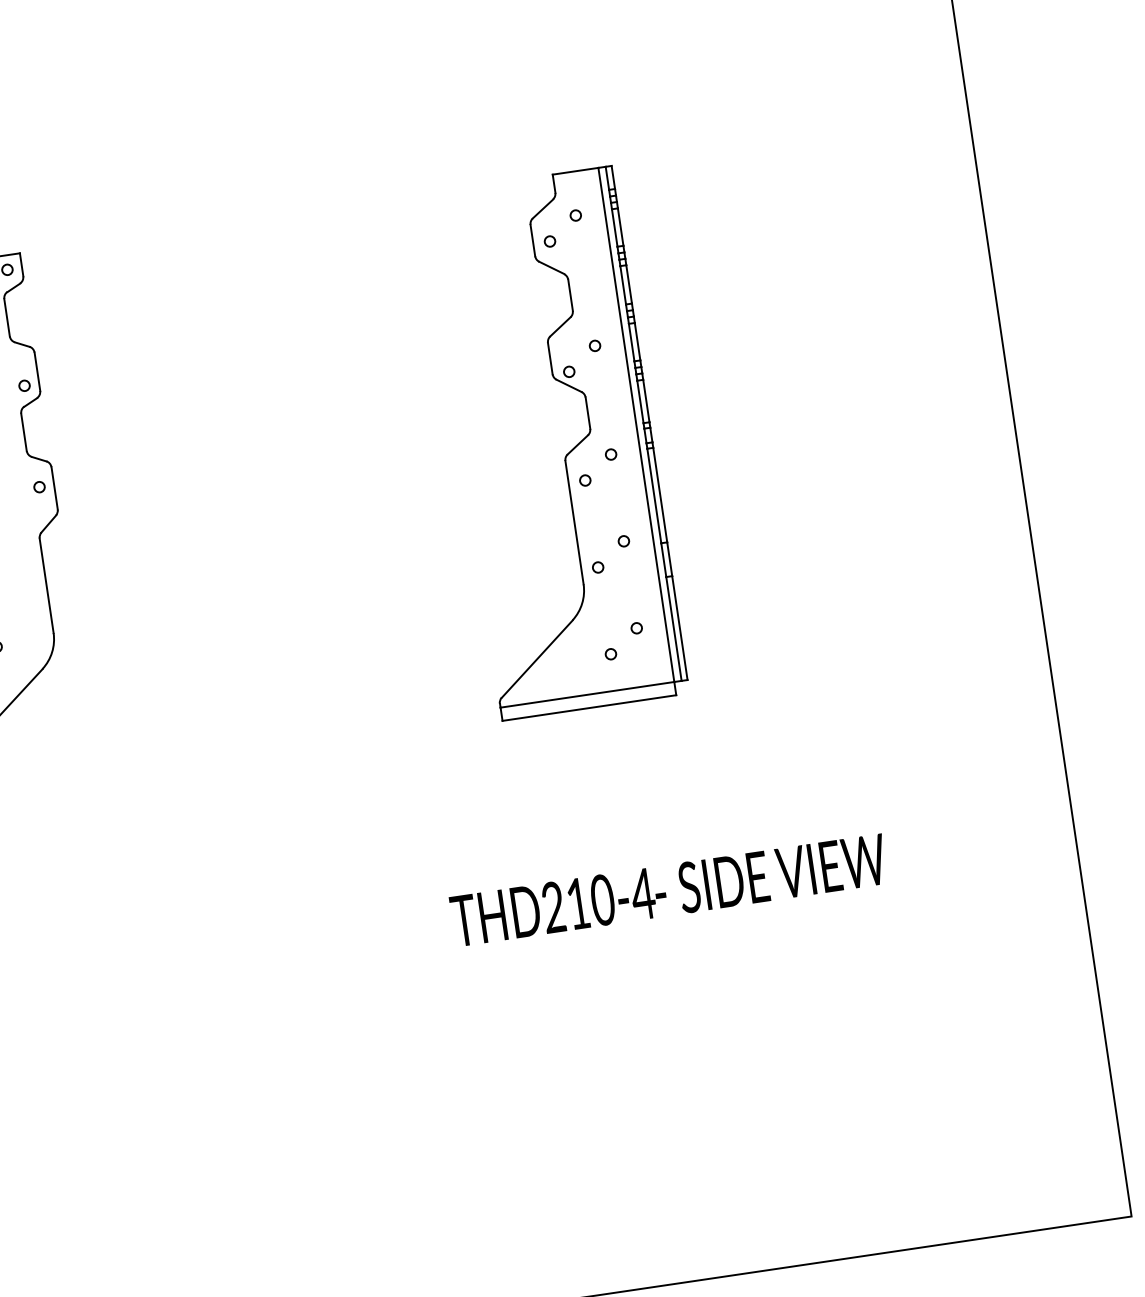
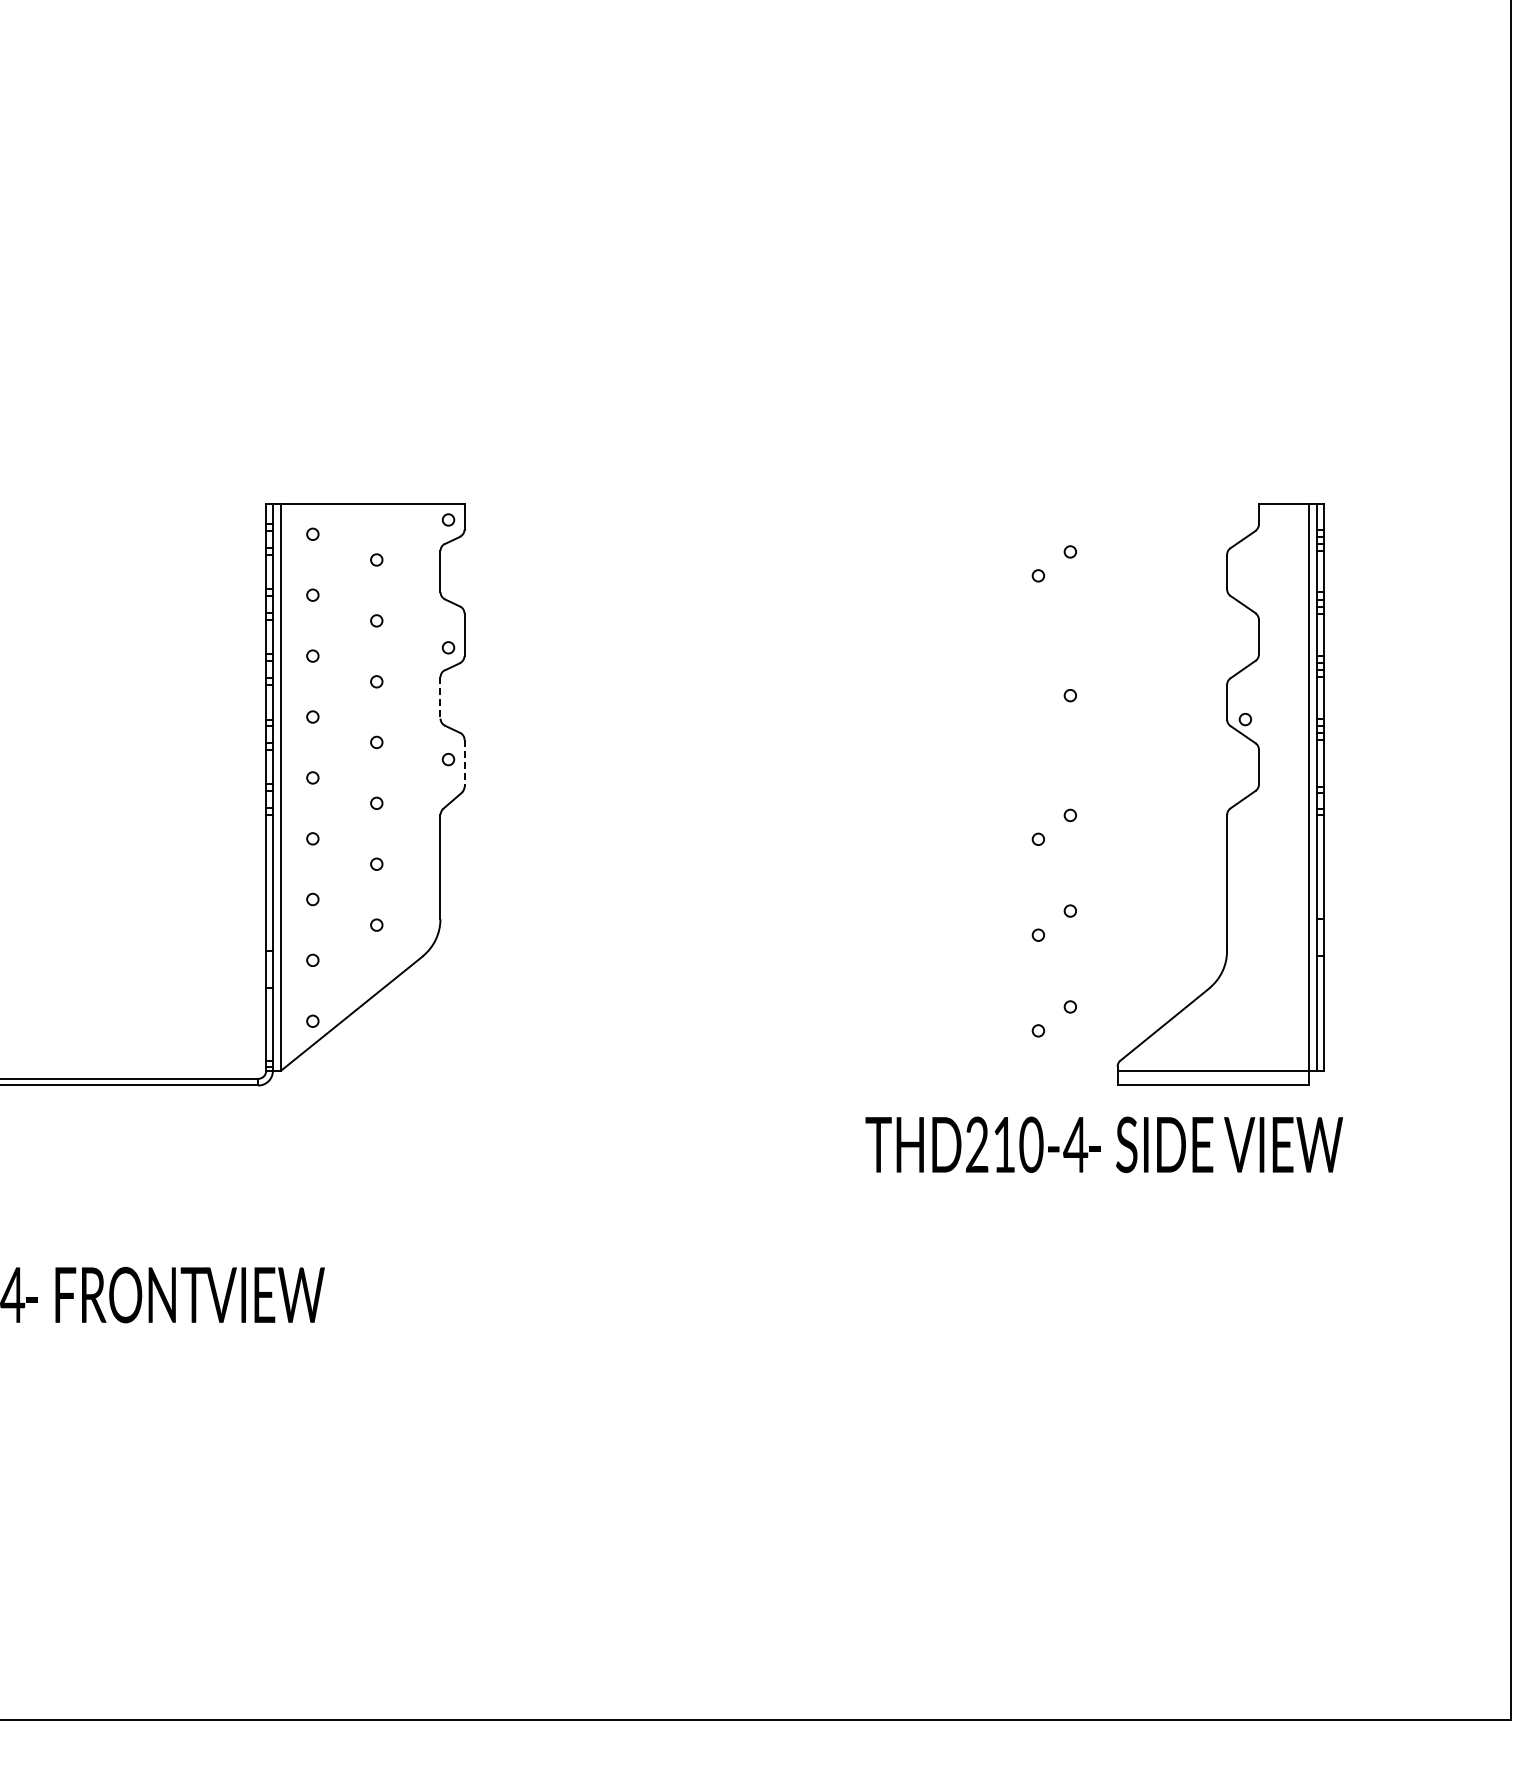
line: (23, 431) -> (440, 697), solid -> dashed
part: (566, 453) -> (1229, 807), moved
line: (54, 488) -> (464, 763), solid -> dashed
text: (669, 890) -> (1104, 1144), moved

